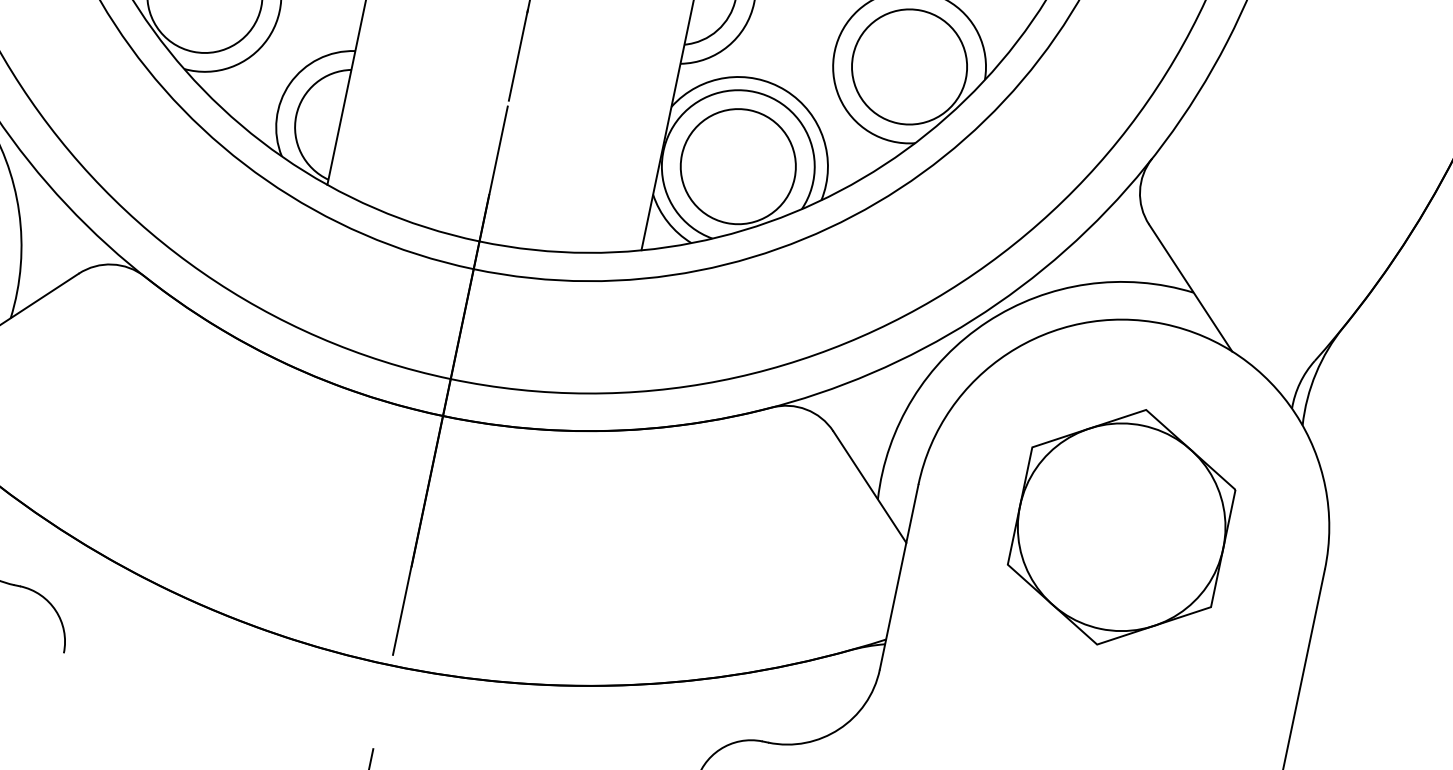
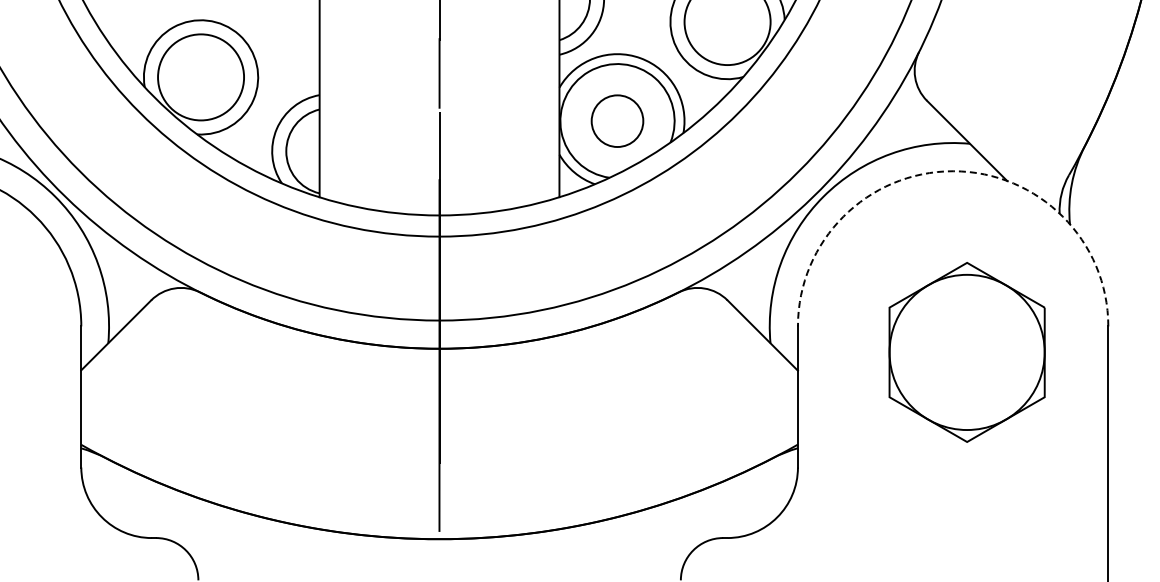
circle: (738, 167) -> (617, 121), size x0.6
arc: (1164, 324) -> (953, 171), solid -> dashed
part: (1120, 527) -> (966, 352), moved

